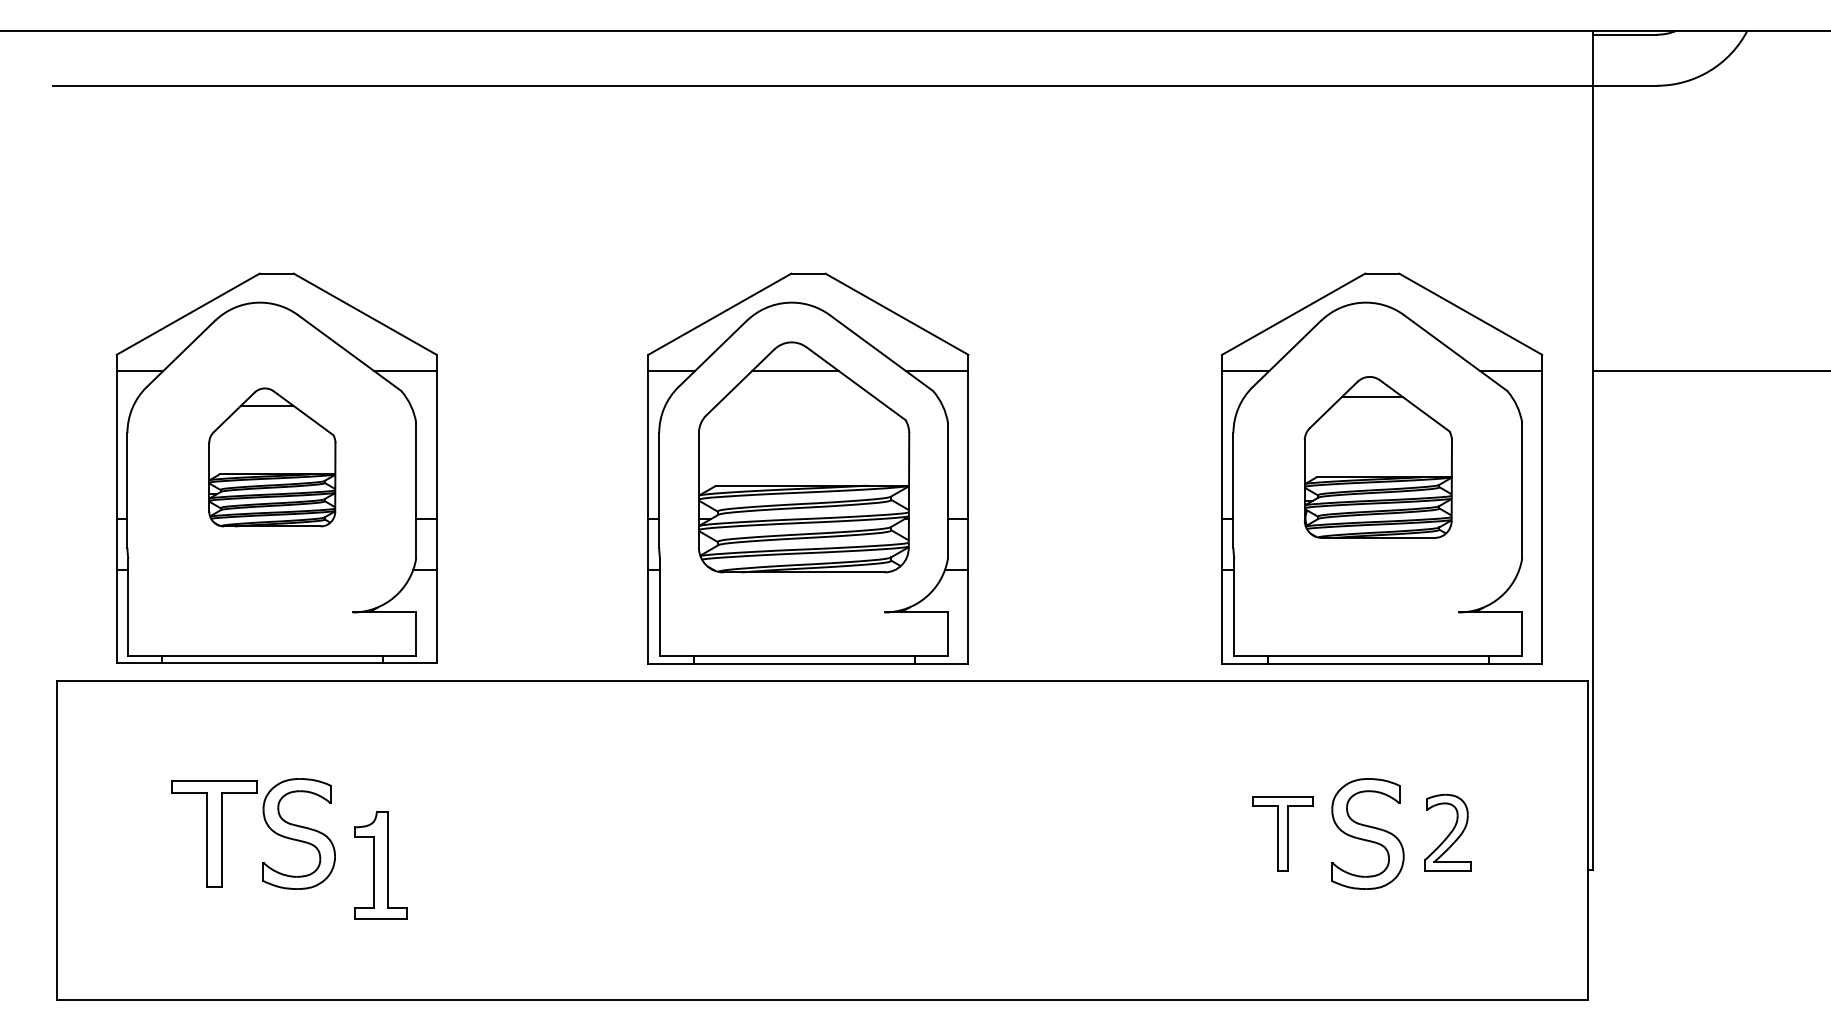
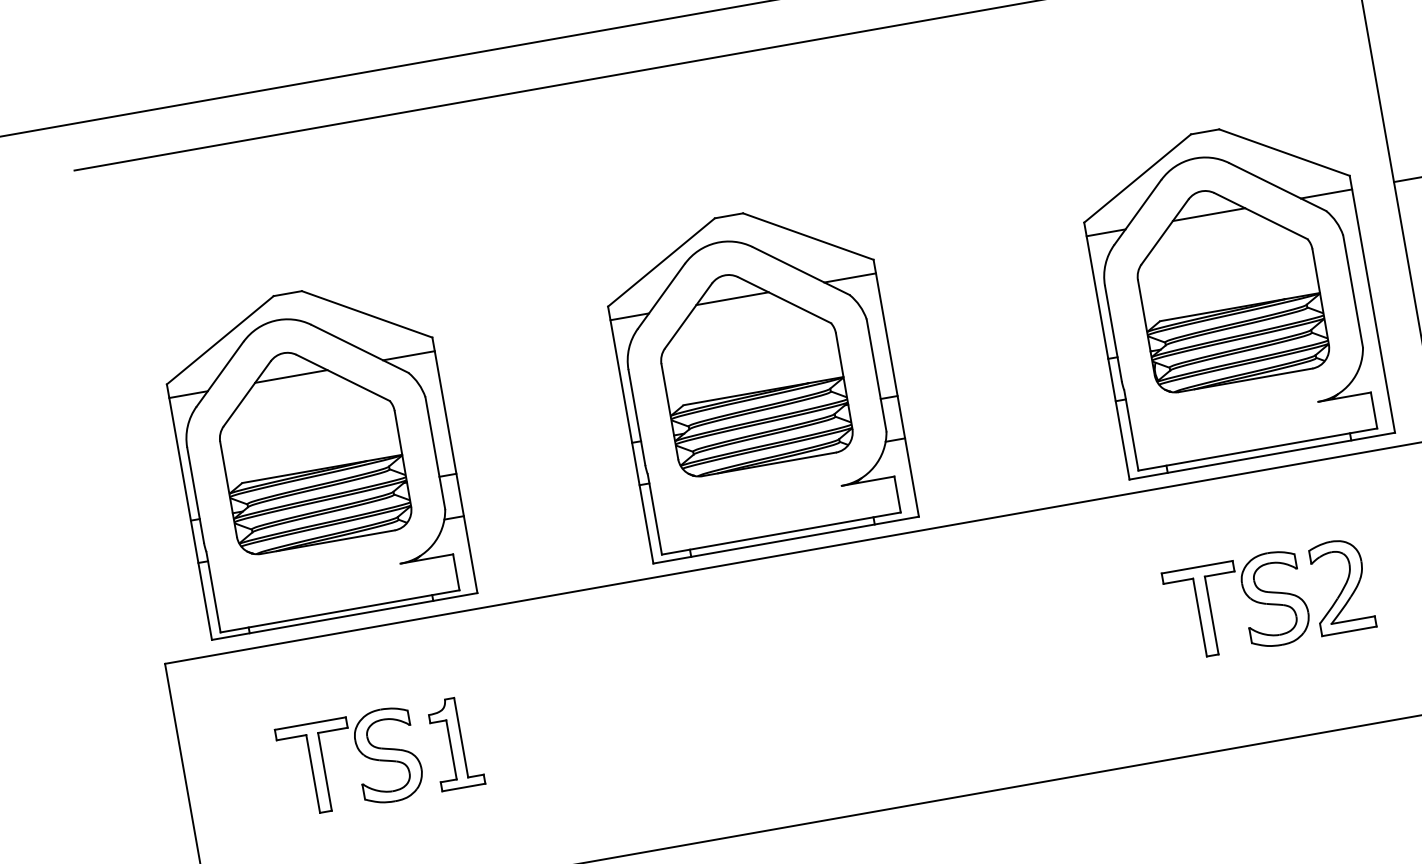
part: (272, 457) -> (311, 446), size x1.67
part: (1378, 457) -> (1228, 284), size x1.43
part: (1447, 832) -> (1341, 586), size x1.43
part: (1283, 833) -> (1205, 610), size x1.43
part: (380, 865) -> (455, 743), moved

